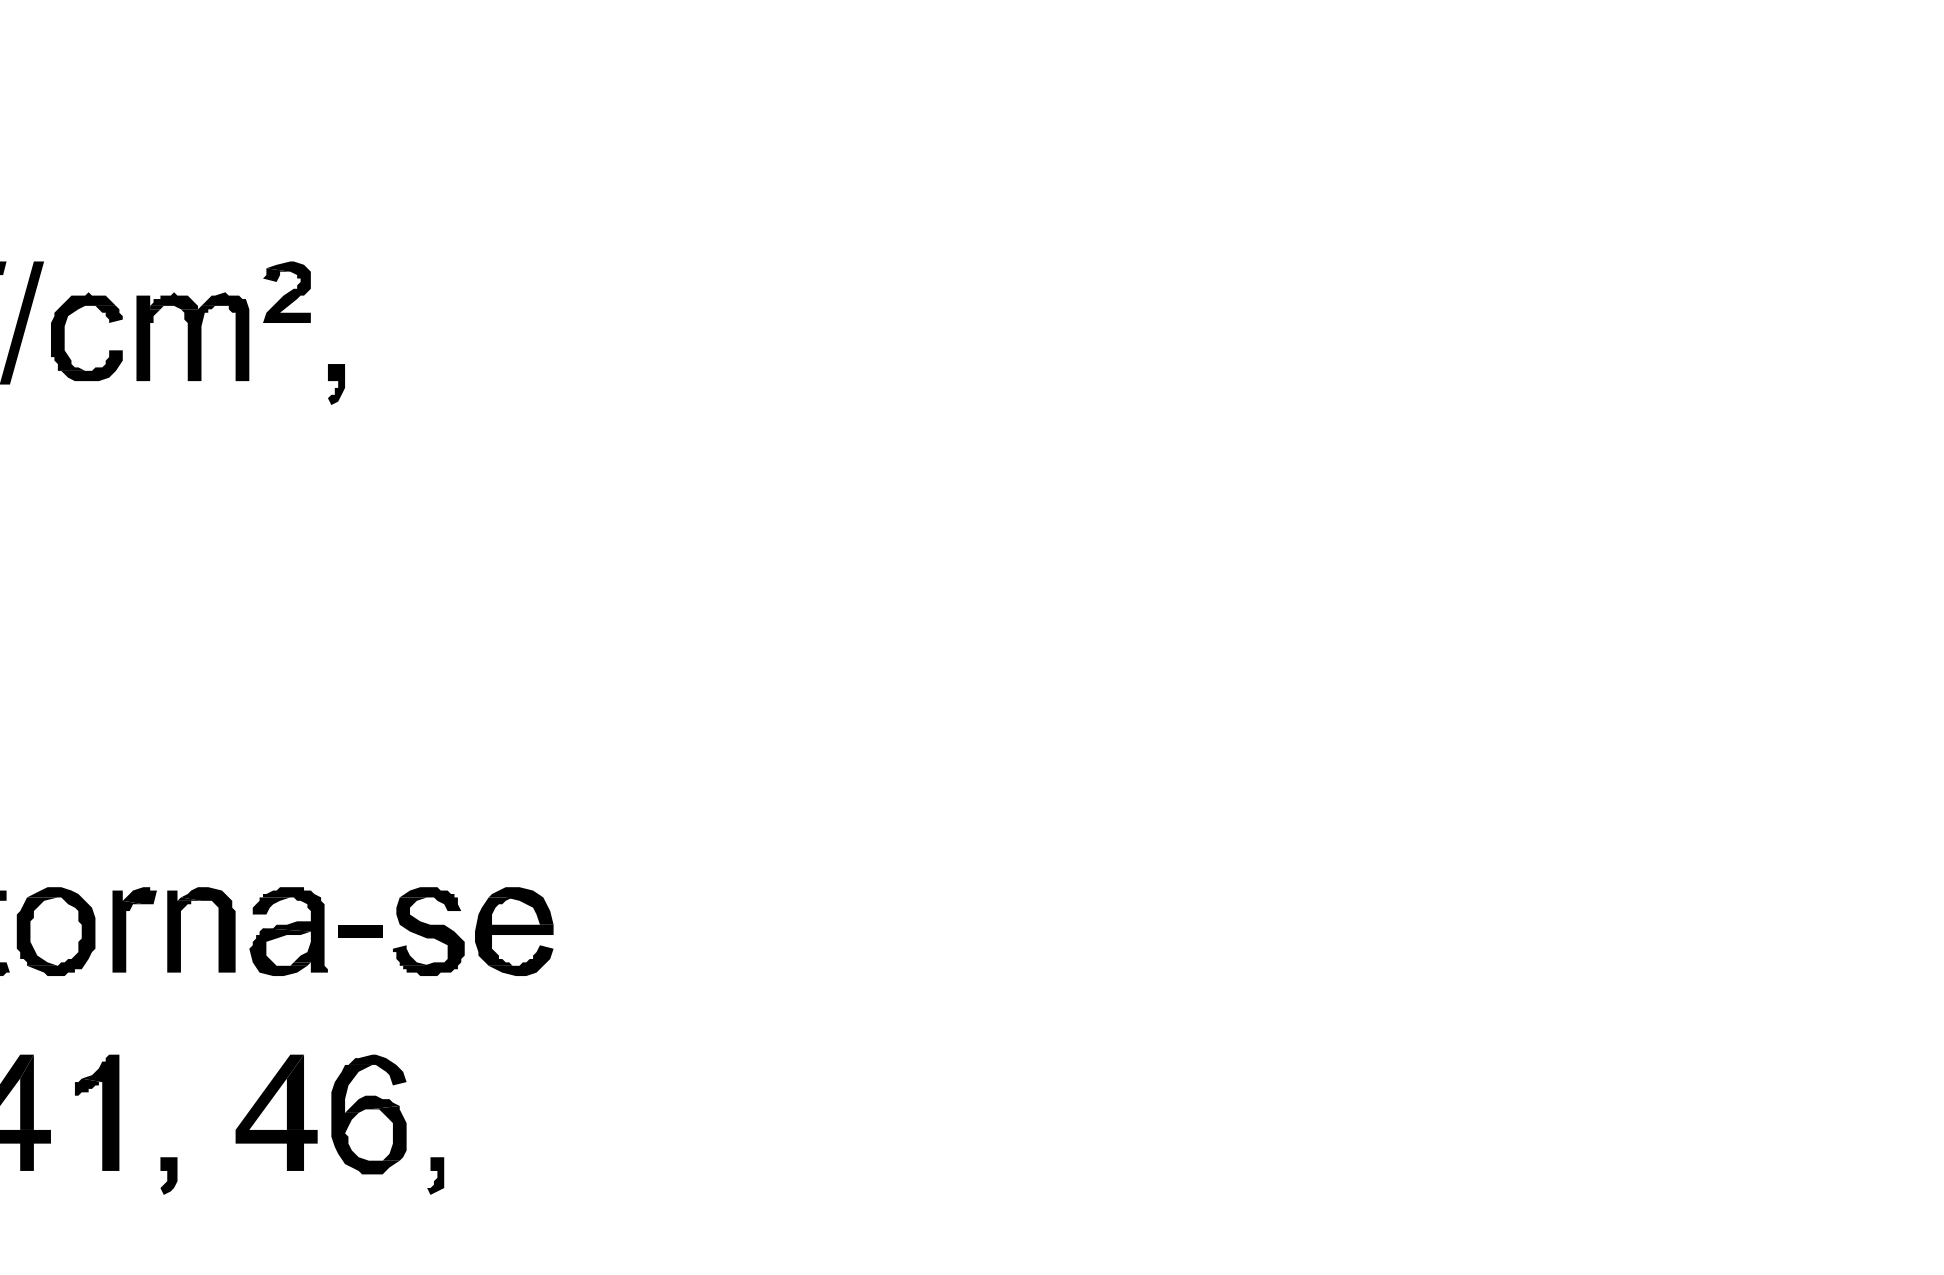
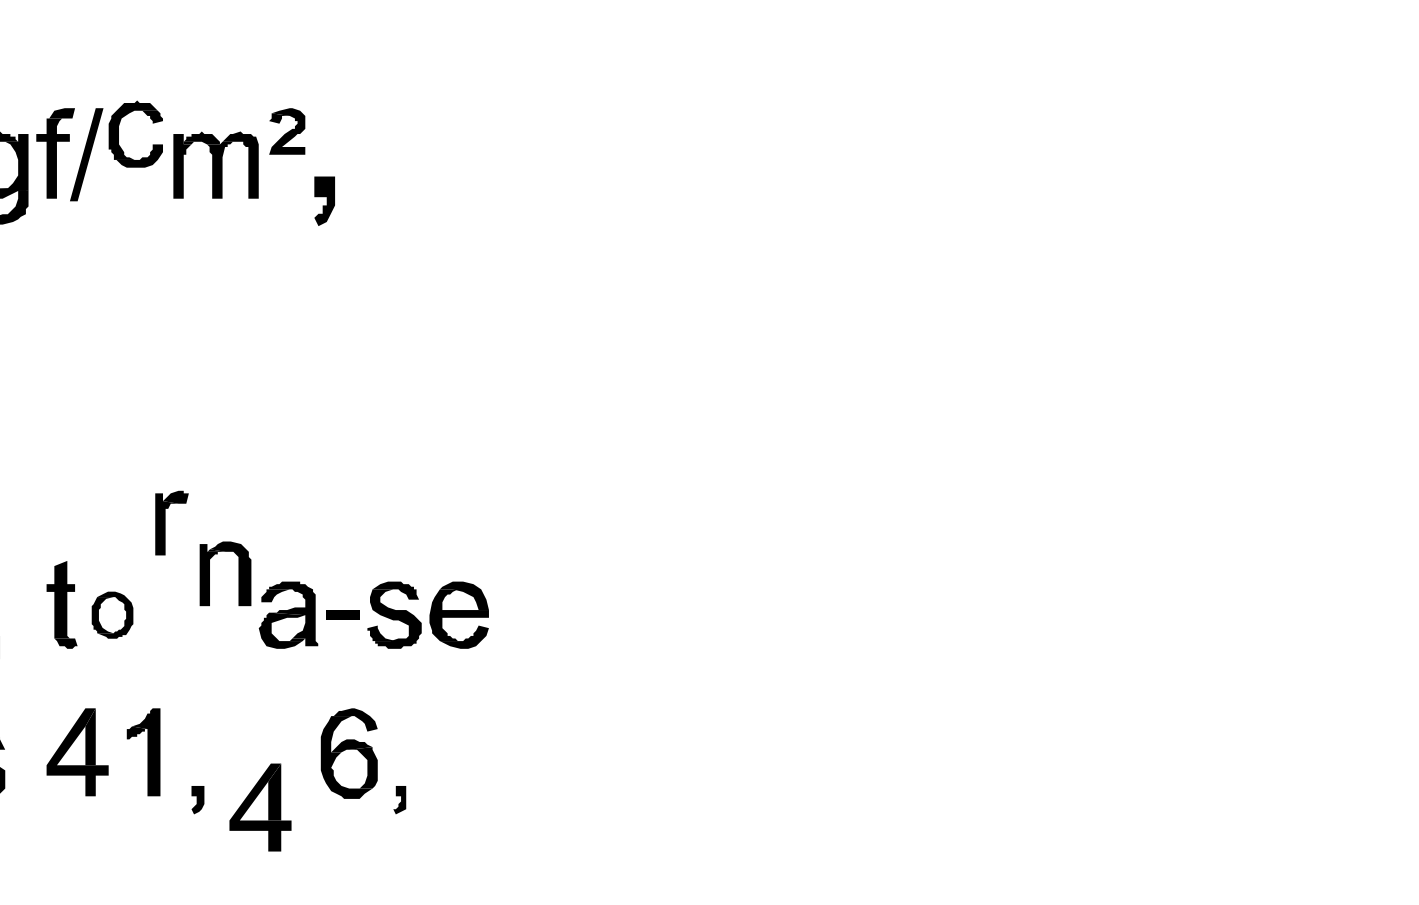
part: (64, 336) -> (118, 133), moved
part: (336, 384) -> (324, 201), size x1.6
part: (126, 929) -> (165, 522), moved
part: (218, 929) -> (238, 573), moved
part: (55, 931) -> (112, 615), size x0.7
part: (276, 1112) -> (260, 807), moved

